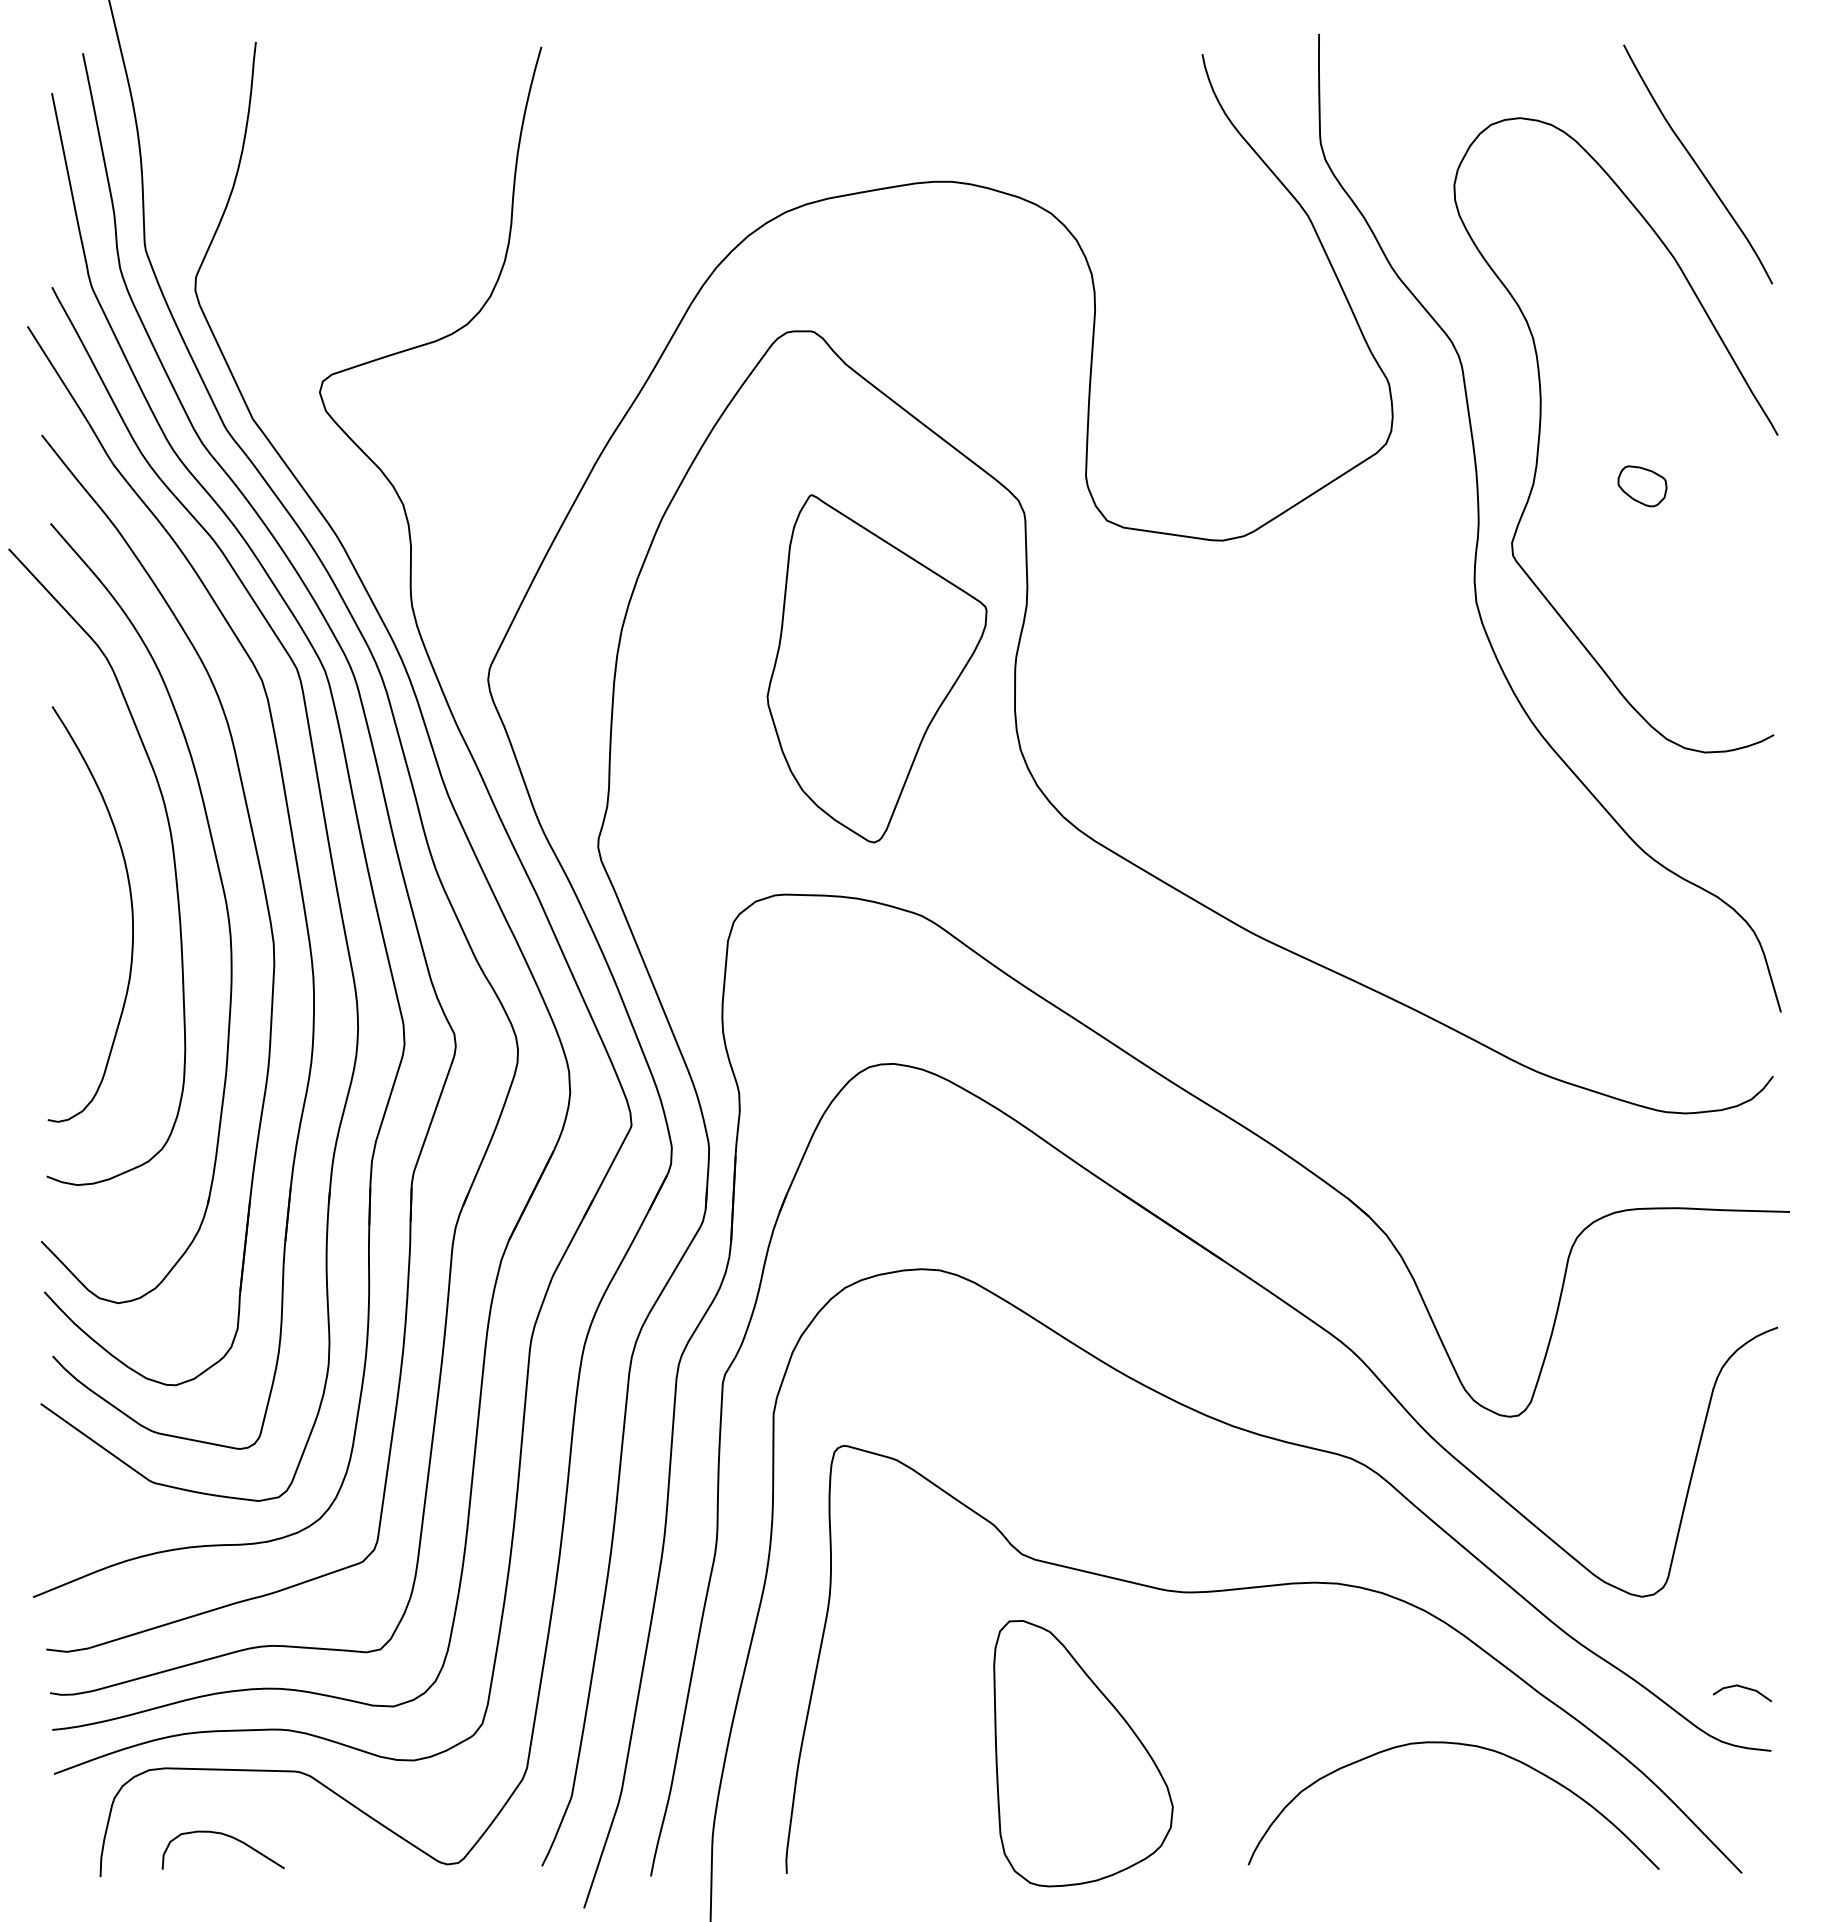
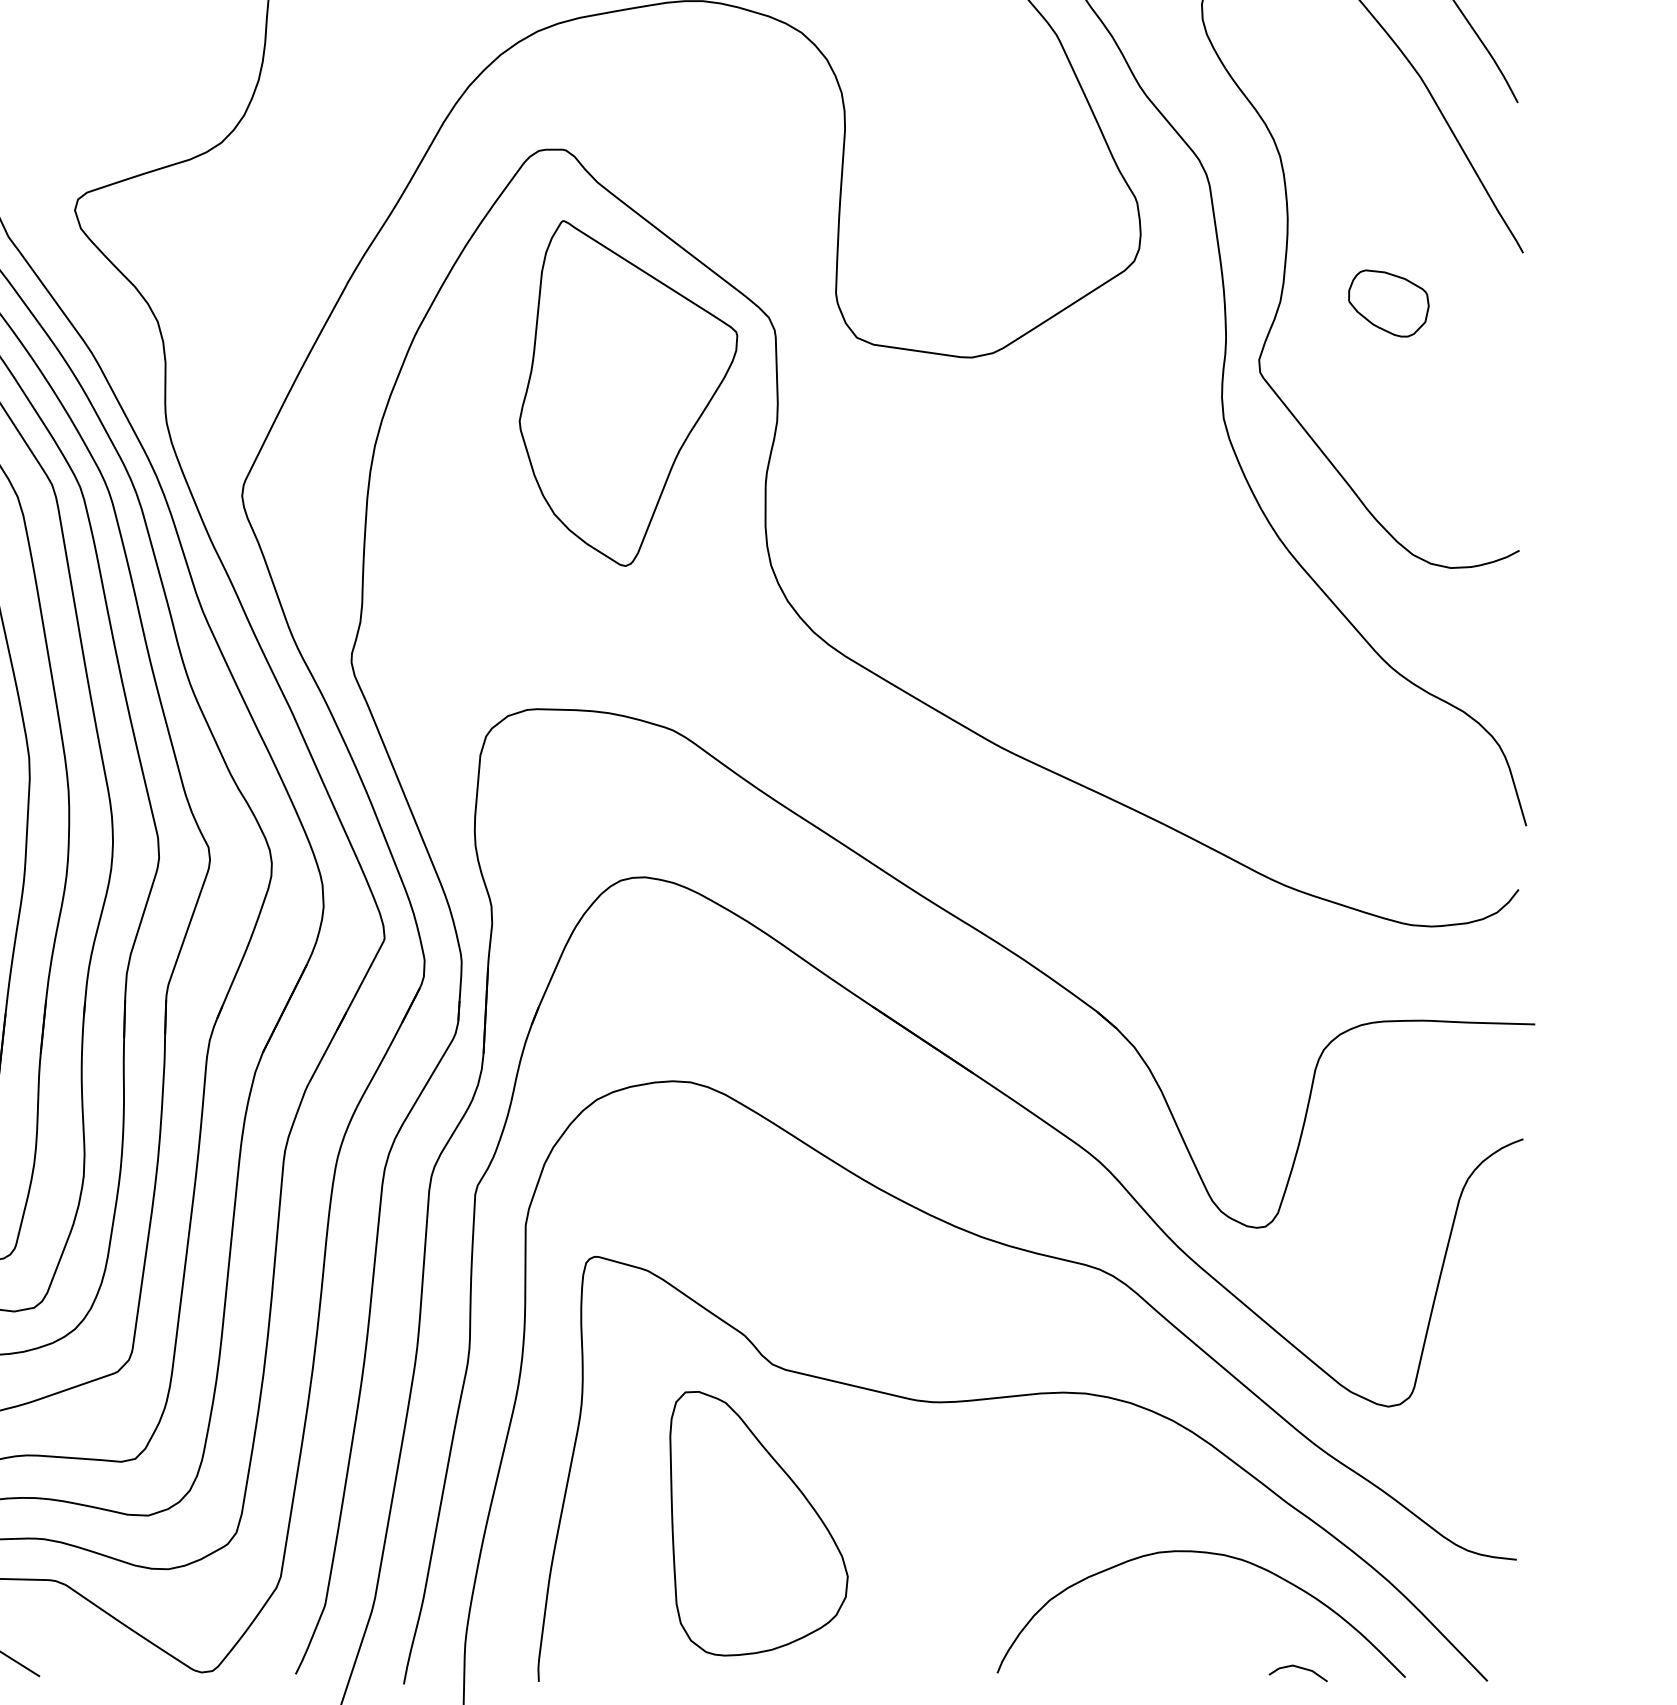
part: (1642, 486) -> (1388, 303), size x1.67
part: (876, 668) -> (627, 393), moved
line: (1743, 1688) -> (1299, 1668), moved
part: (1083, 1753) -> (759, 1523), moved

